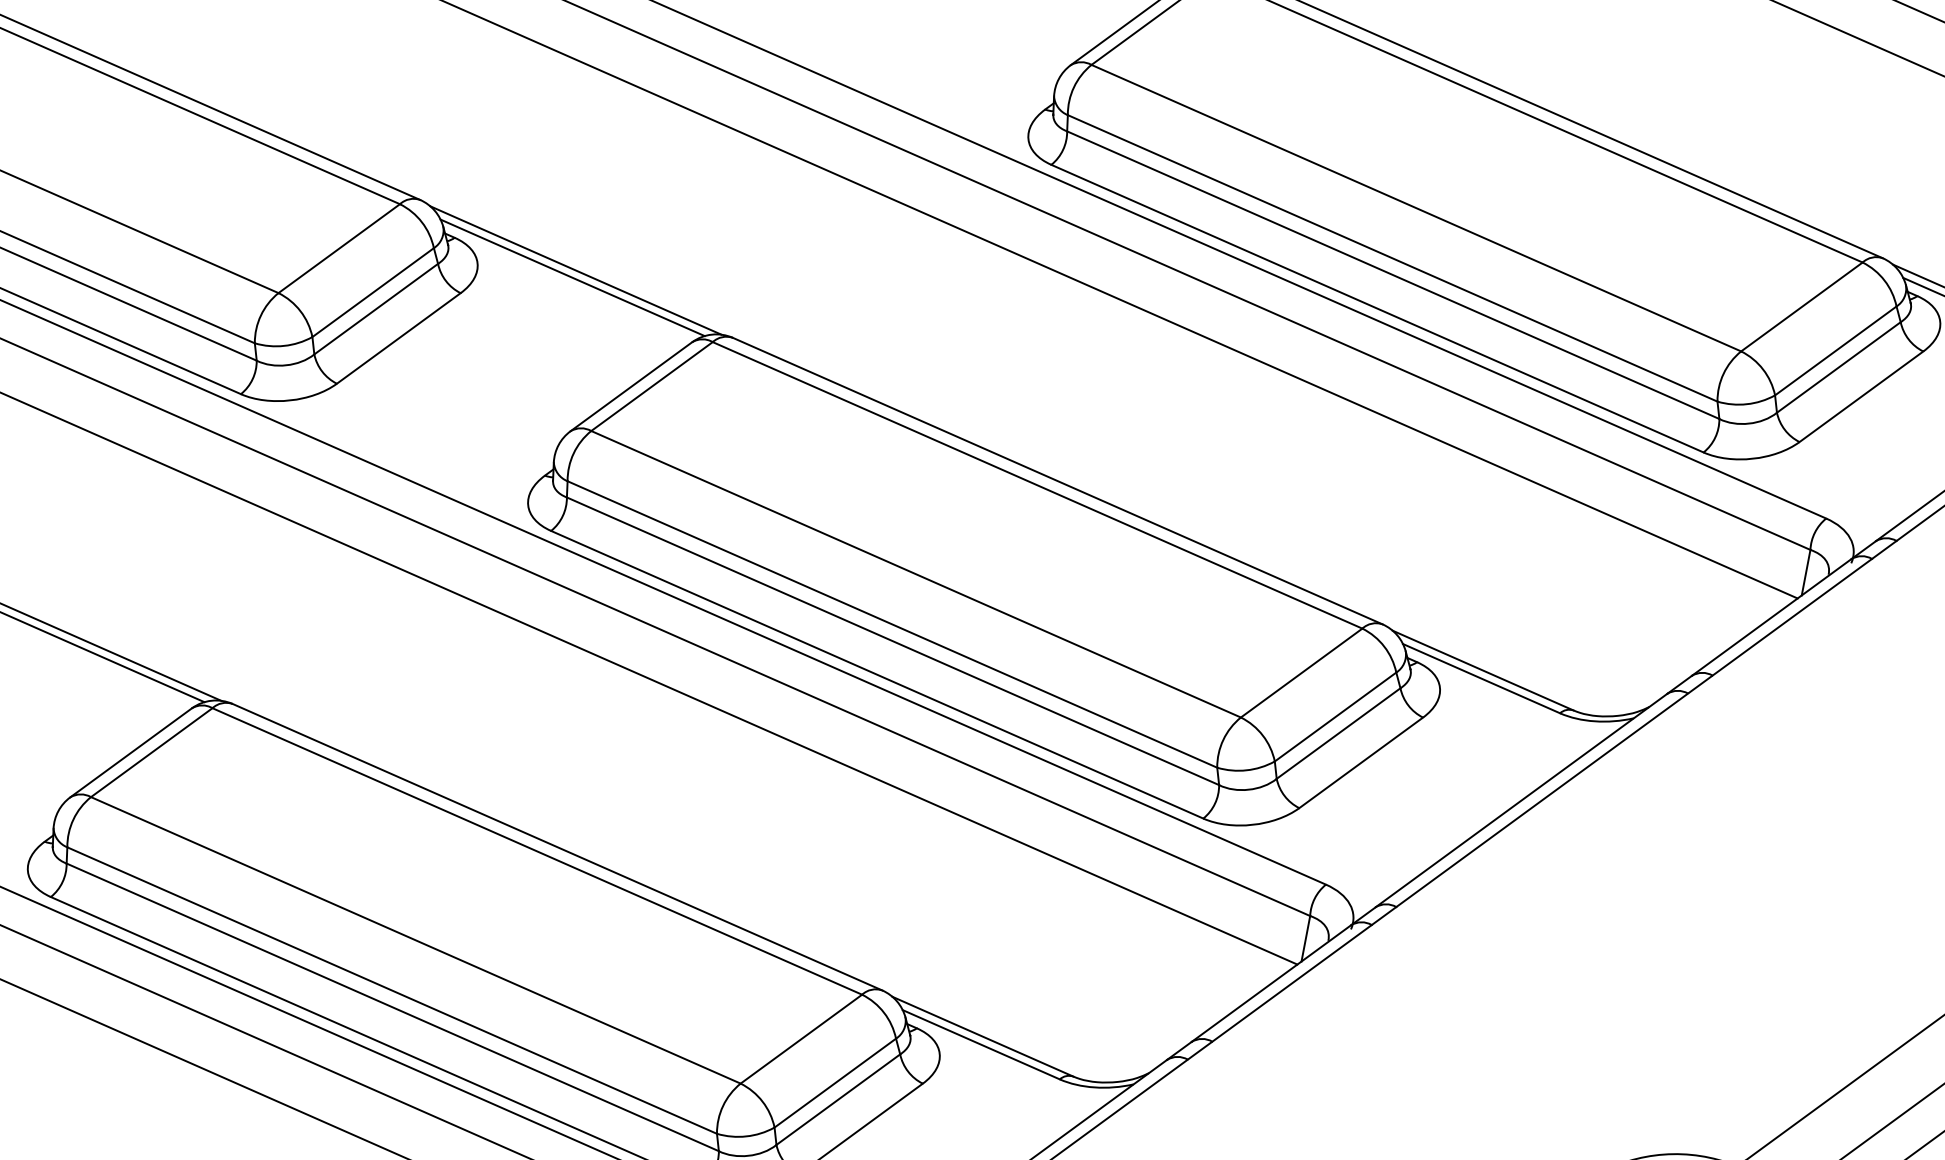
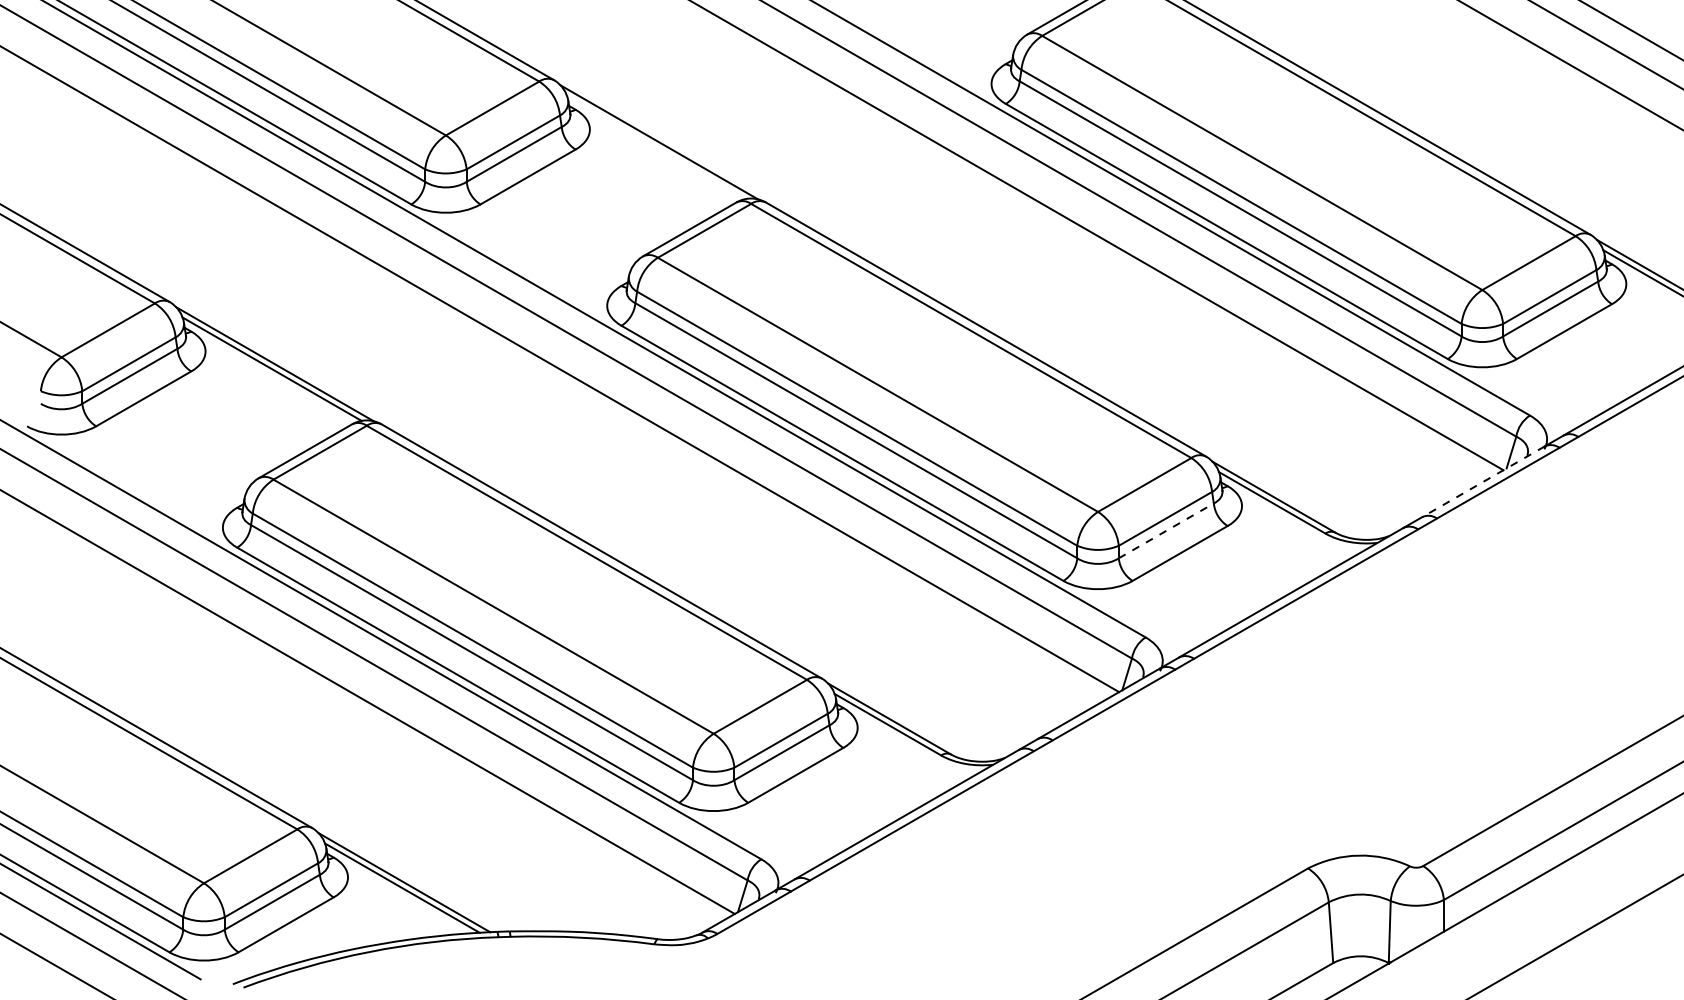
line: (571, 278) -> (655, 147), removed
line: (1771, 617) -> (1483, 481), solid -> dashed
line: (1338, 732) -> (1166, 530), solid -> dashed

